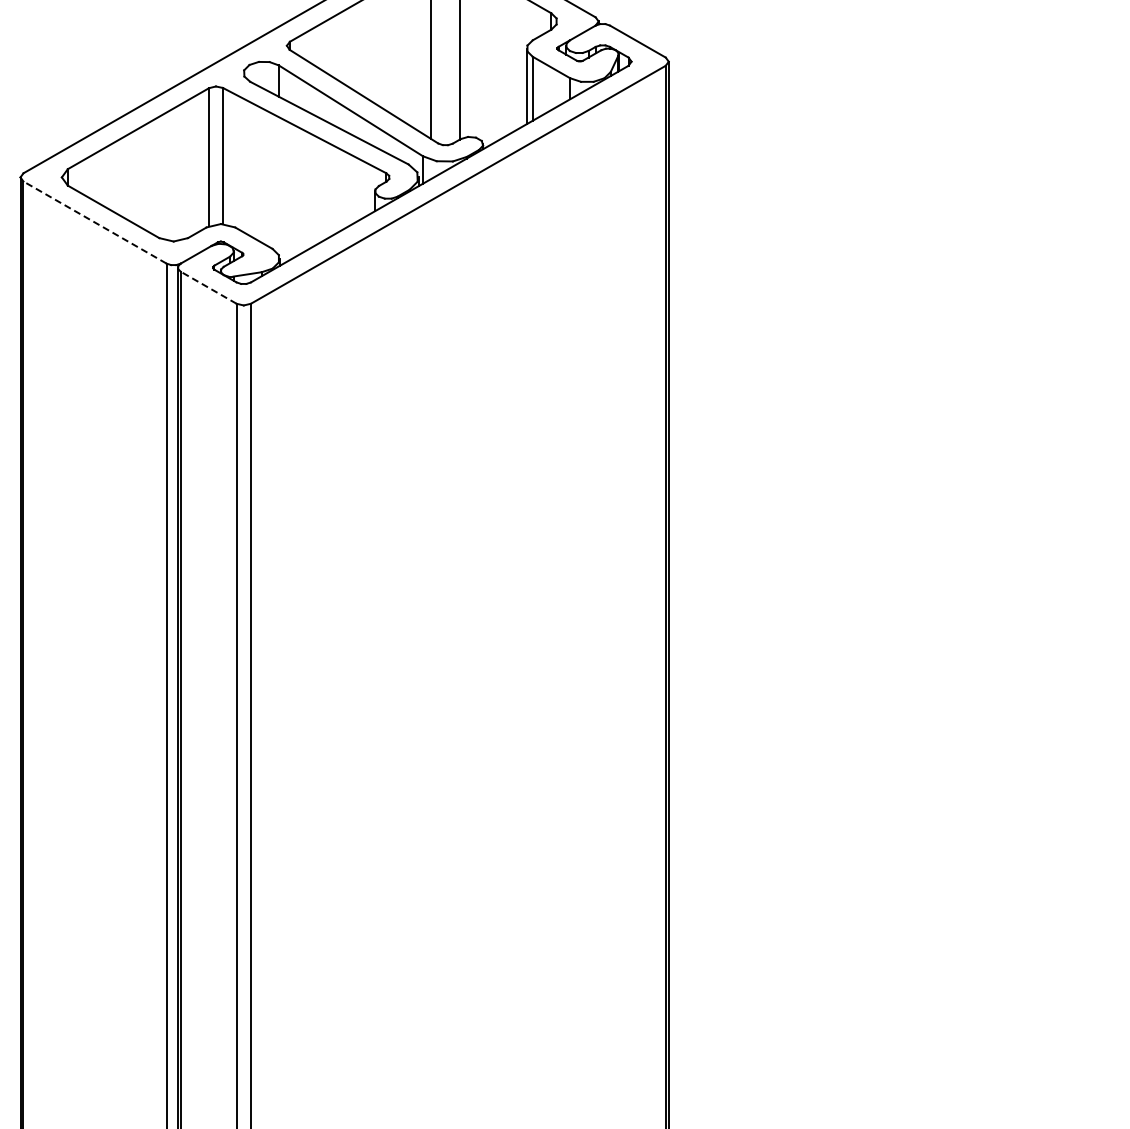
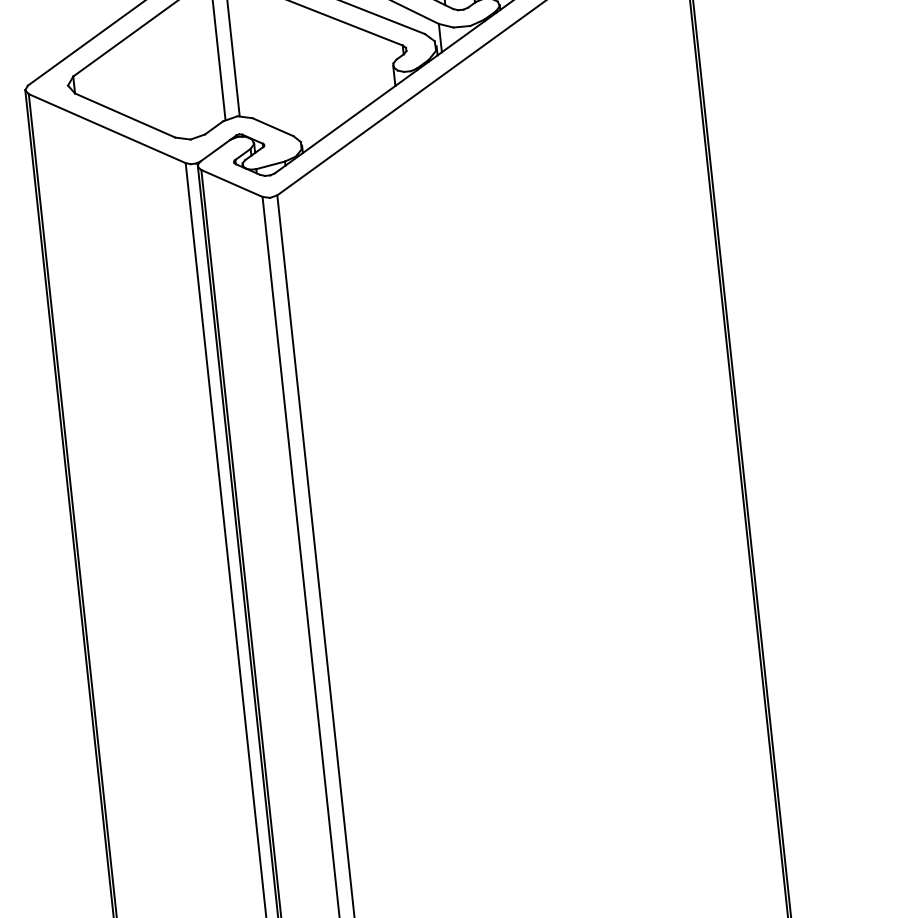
line: (94, 222) -> (106, 128), dashed -> solid
line: (208, 287) -> (231, 183), dashed -> solid

